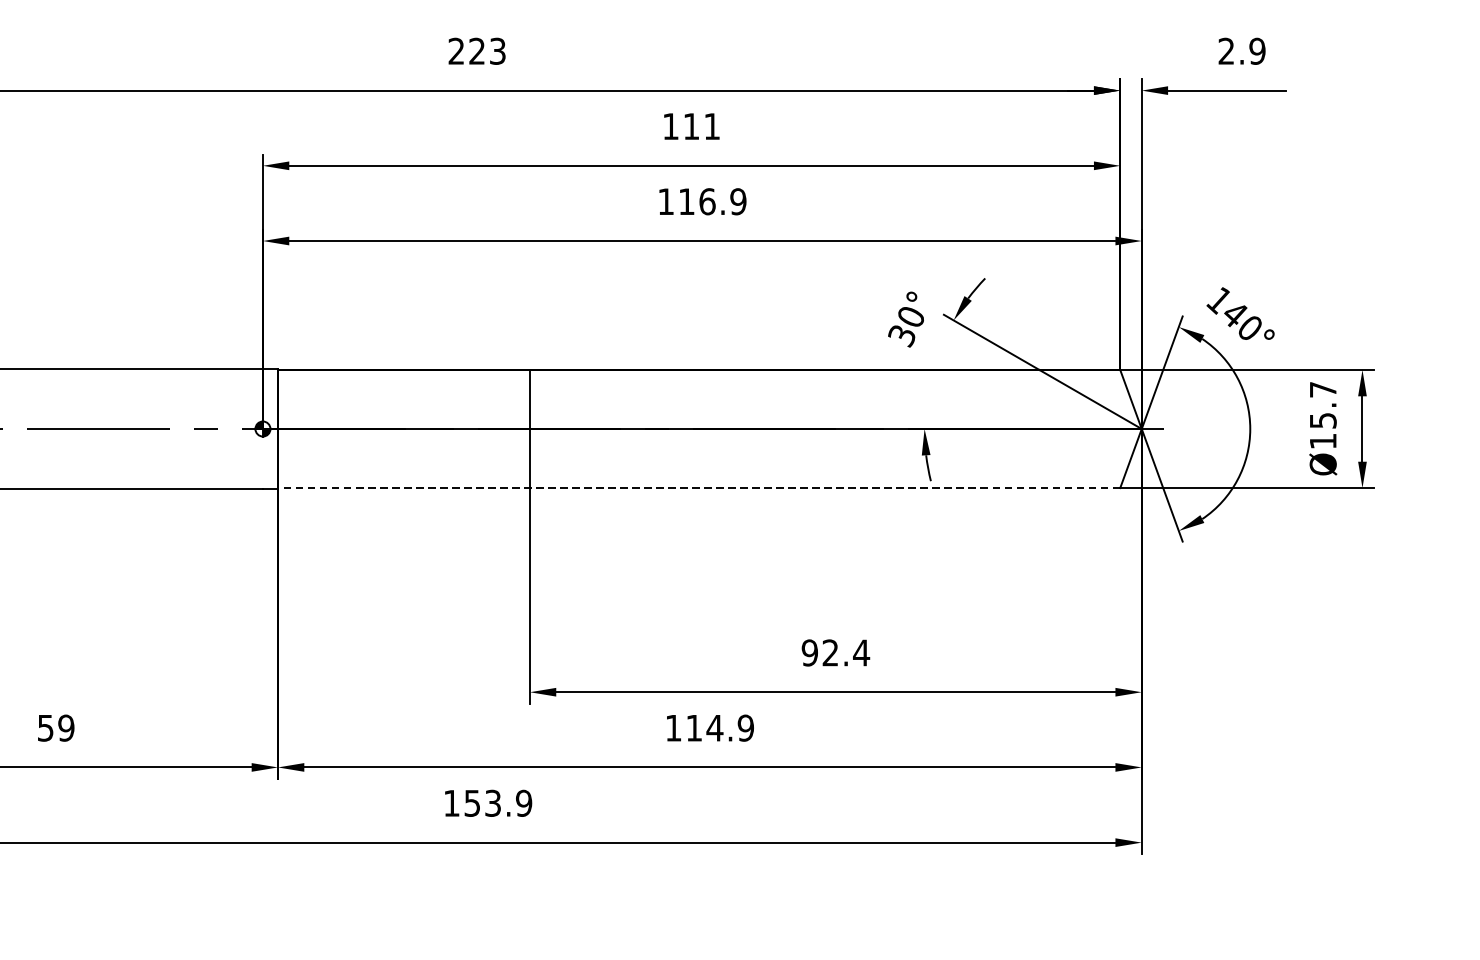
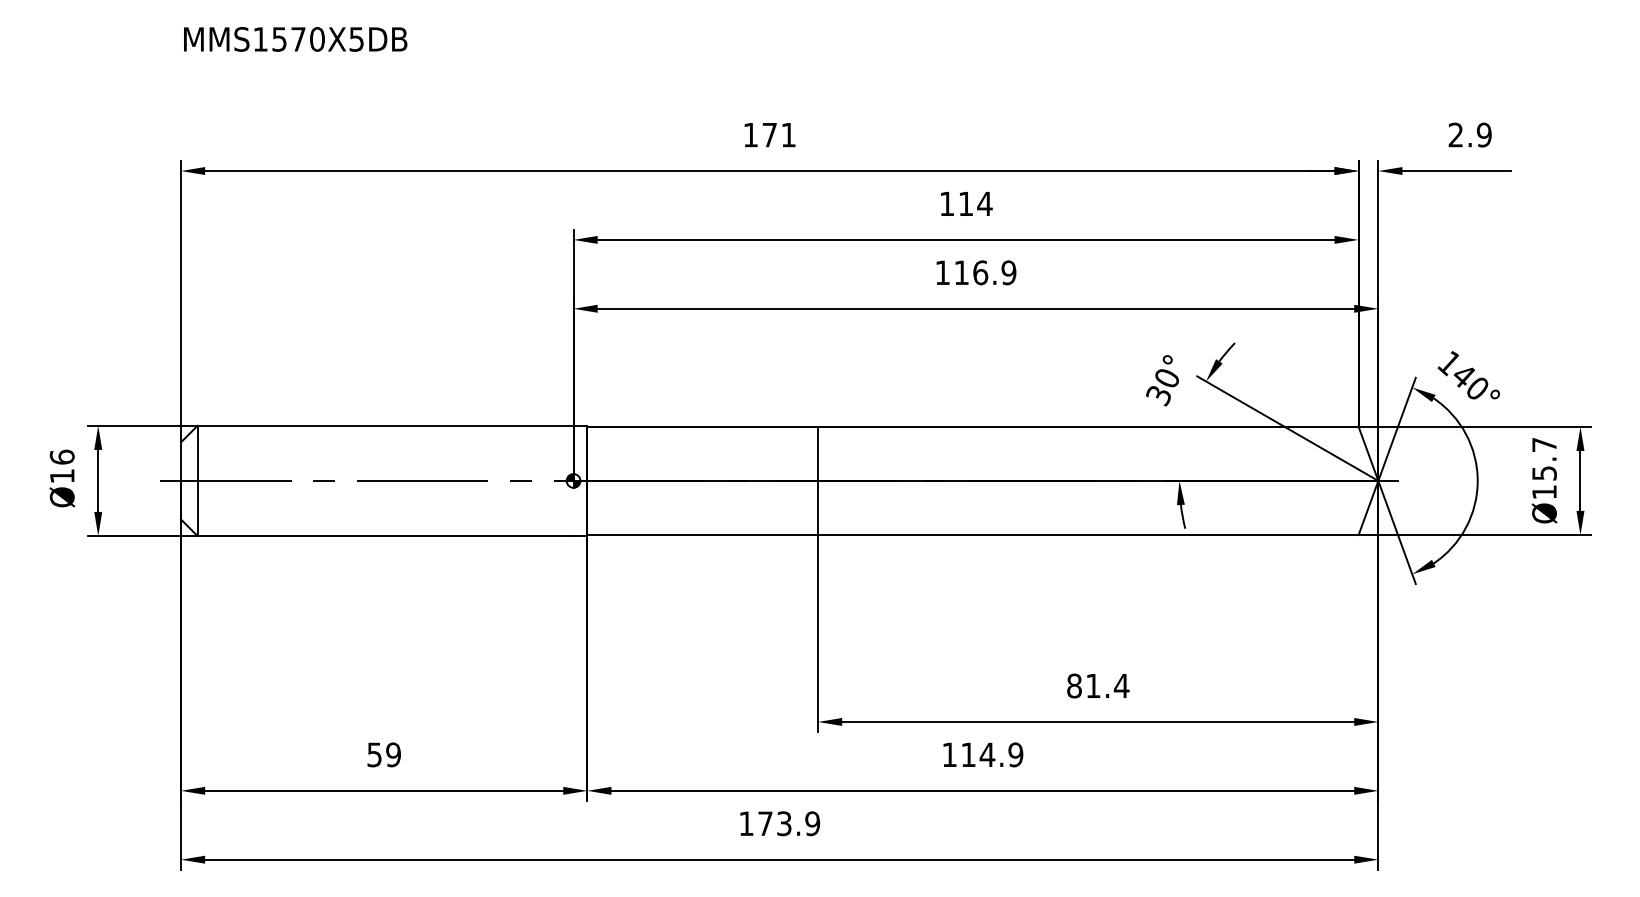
text: (476, 50) -> (769, 134), 223 -> 171
text: (711, 126) -> (984, 203), 111 -> 114
line: (699, 488) -> (973, 535), dashed -> solid
text: (819, 652) -> (1083, 685), 92.4 -> 81.4
text: (472, 803) -> (765, 823), 153.9 -> 173.9

